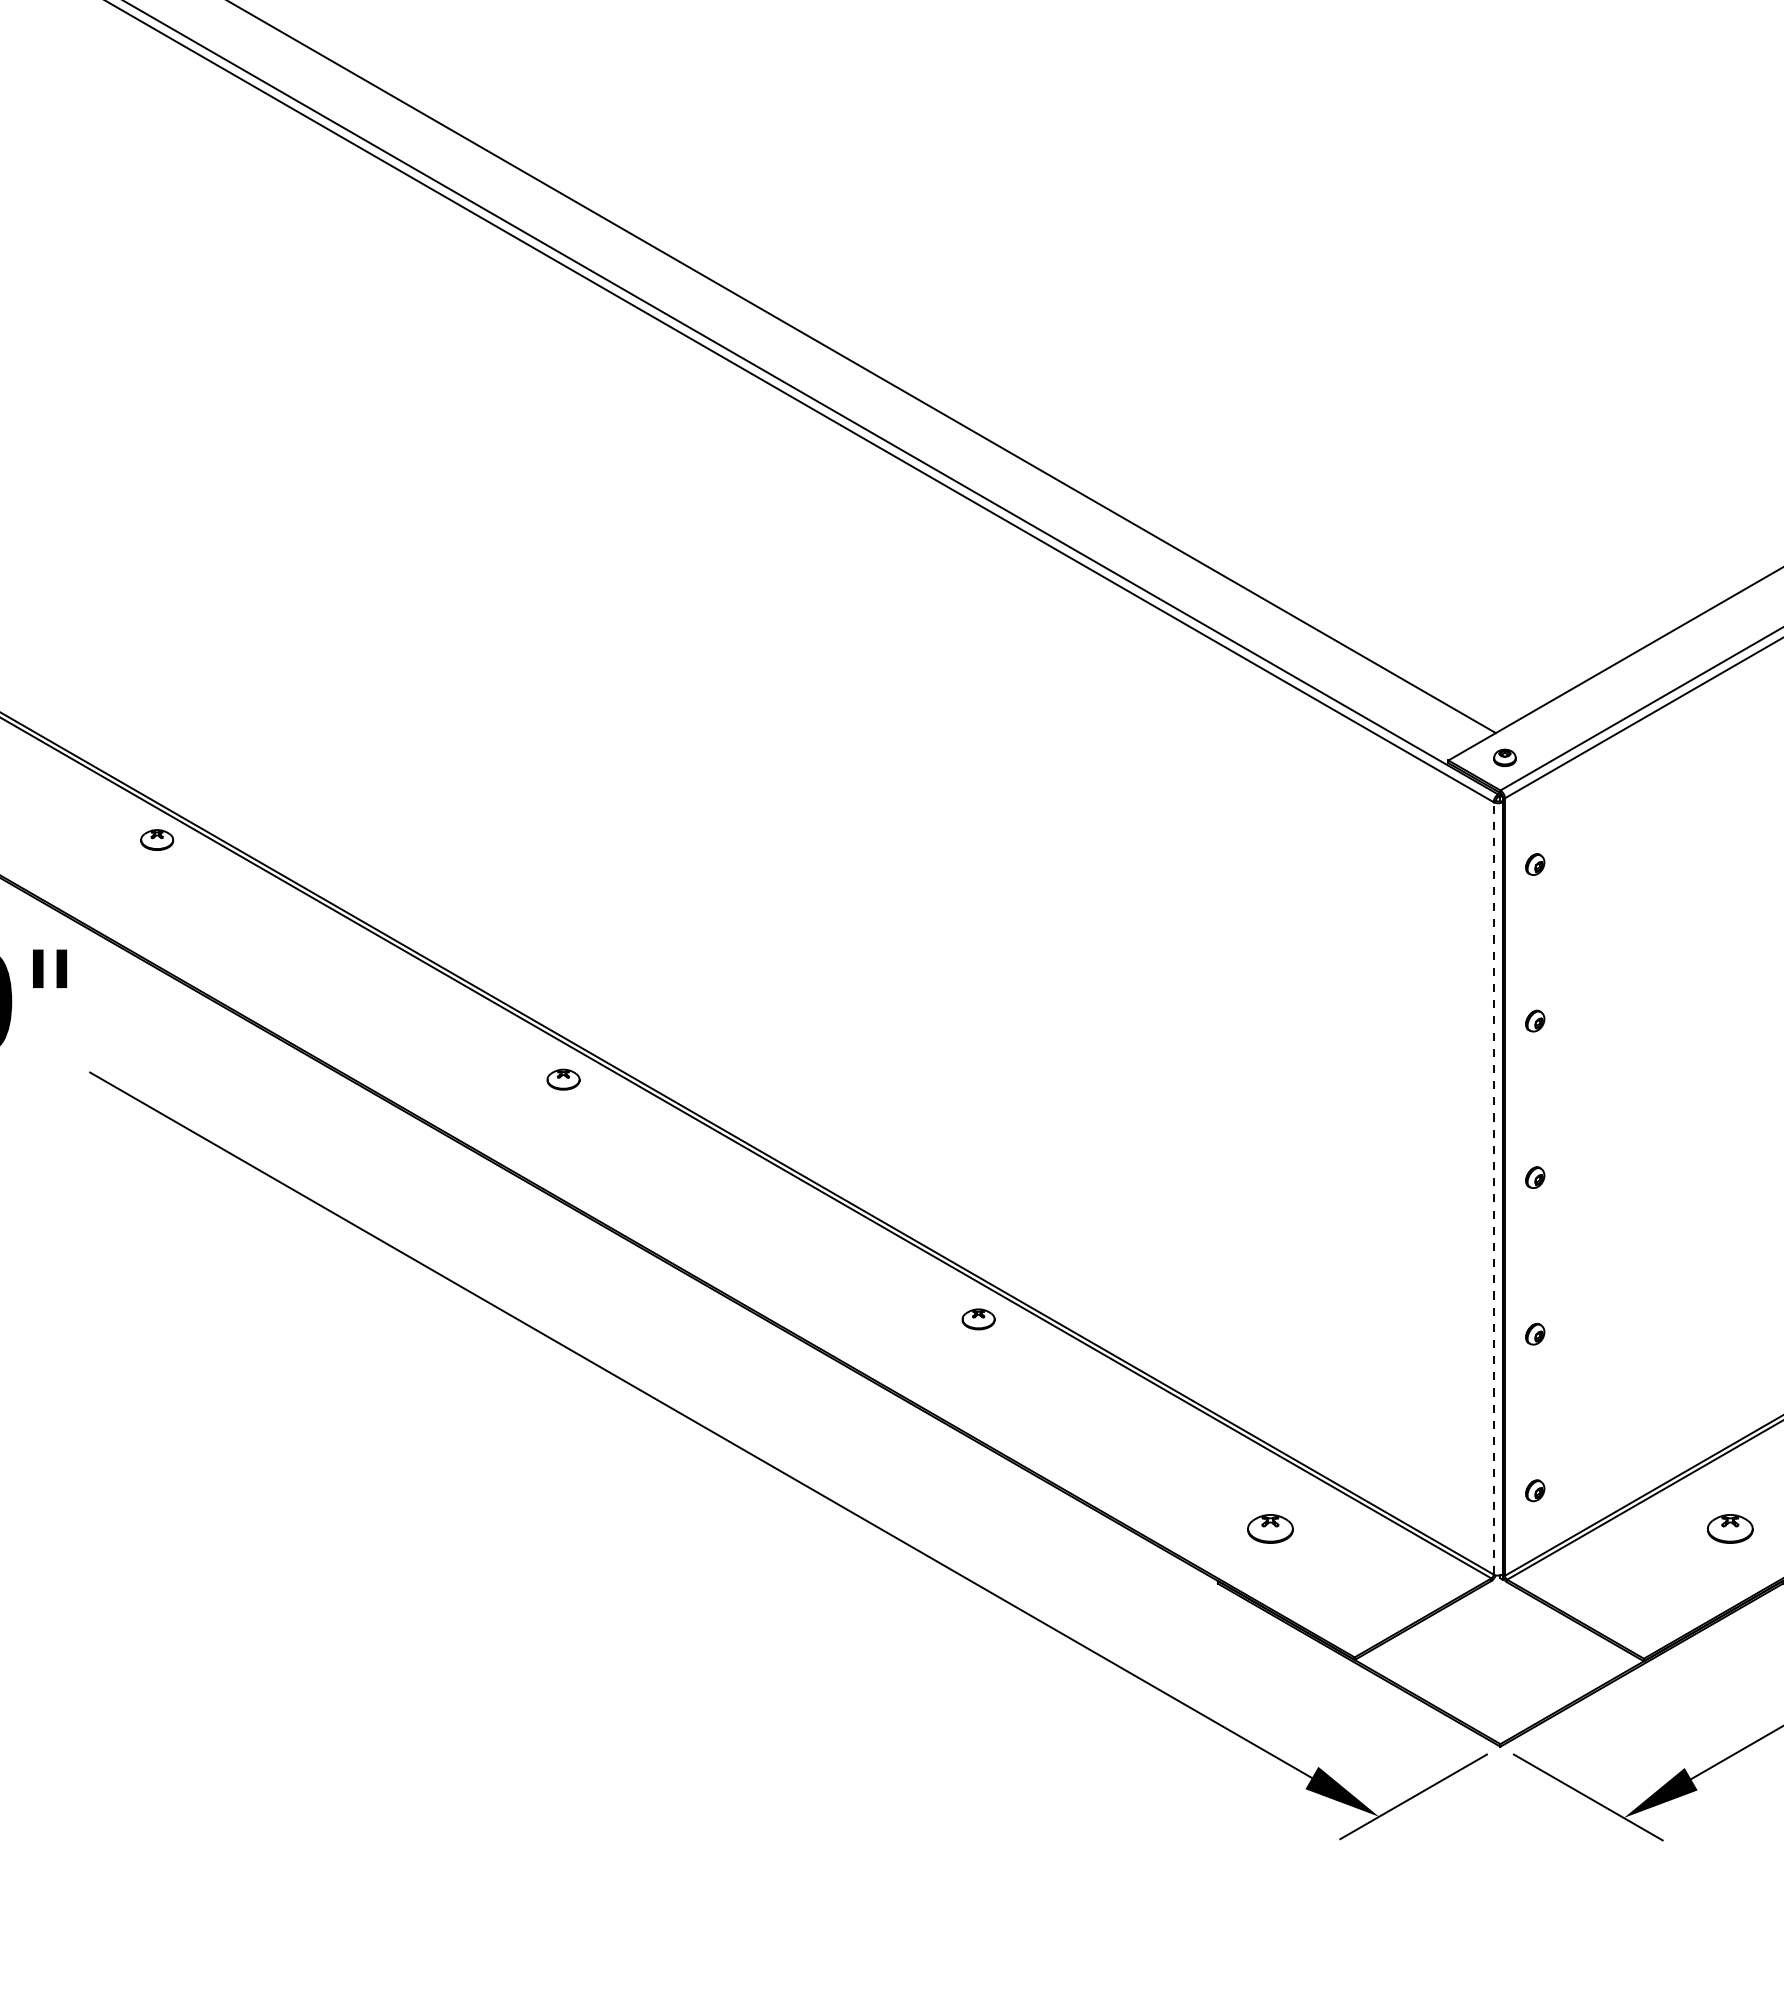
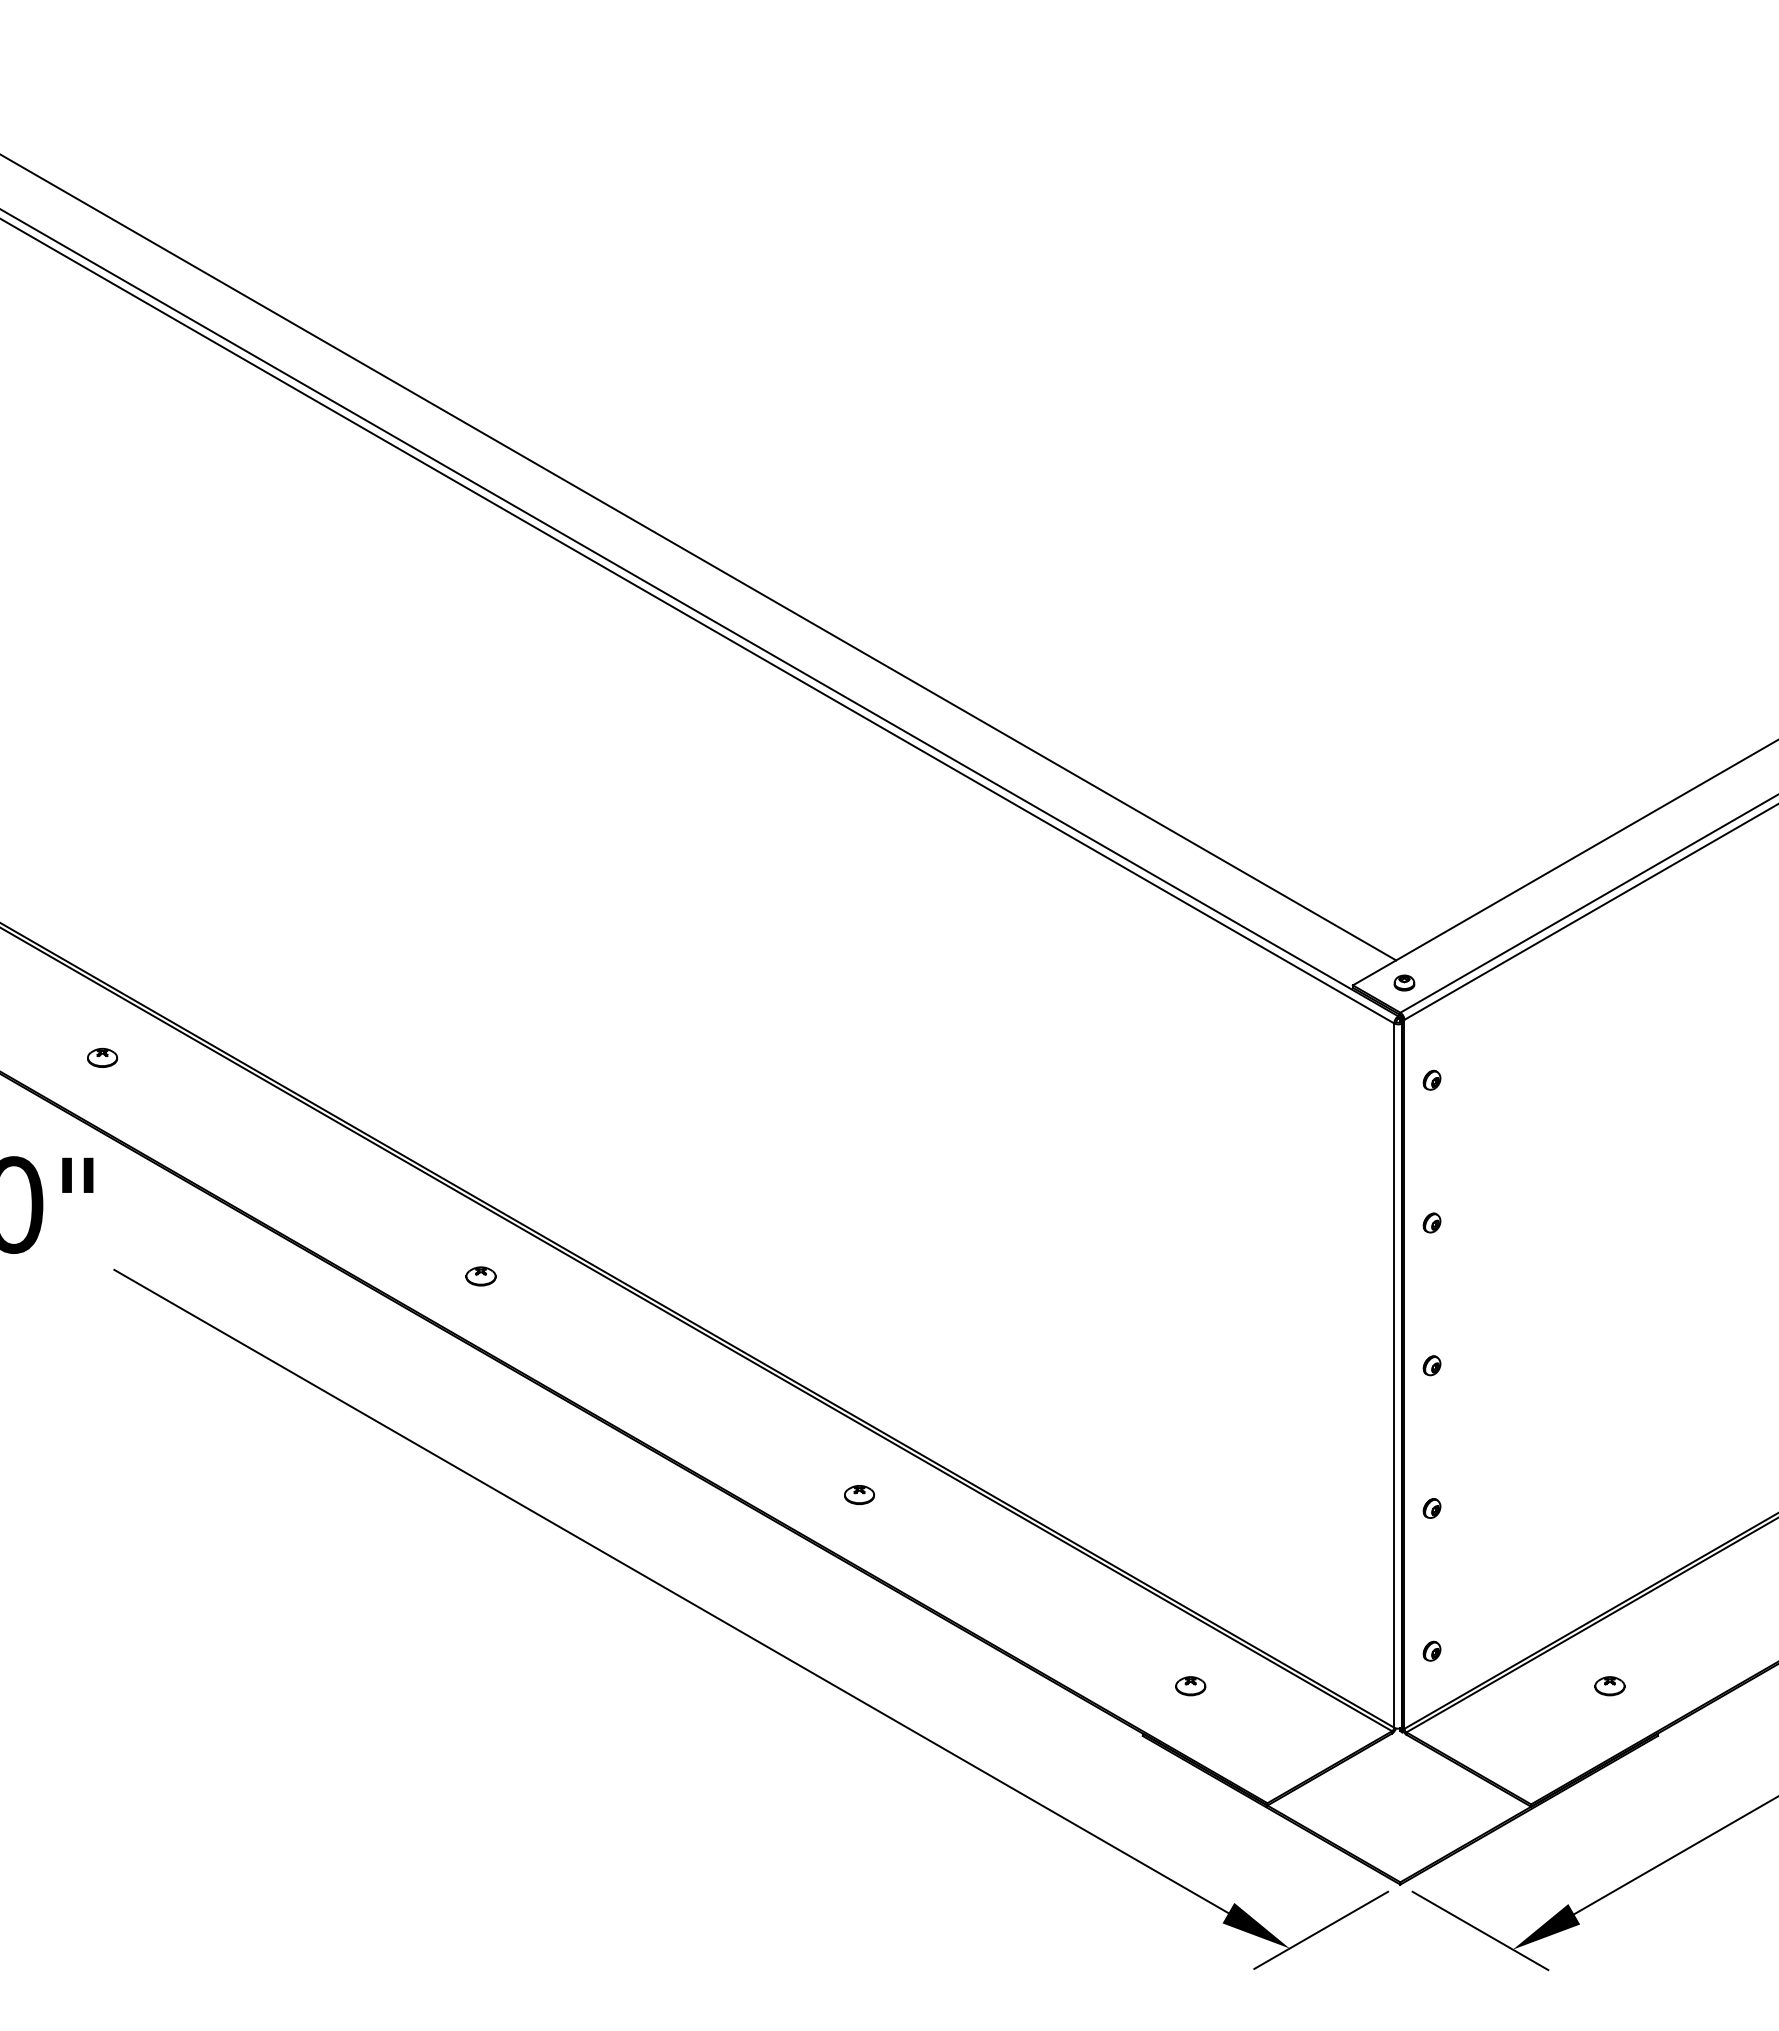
part: (157, 839) -> (102, 1057), moved
part: (562, 1079) -> (480, 1276), moved
line: (1494, 1188) -> (1394, 1375), dashed -> solid
part: (978, 1319) -> (859, 1495), moved
part: (1270, 1529) -> (1190, 1686), size x0.71
part: (1729, 1529) -> (1609, 1686), size x0.71

